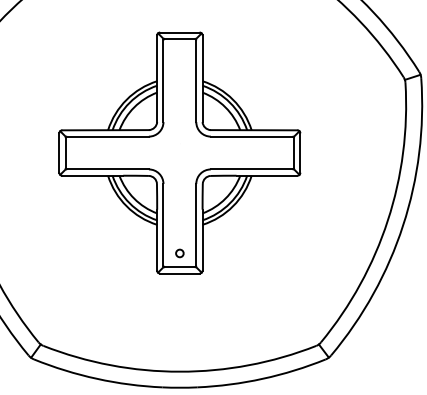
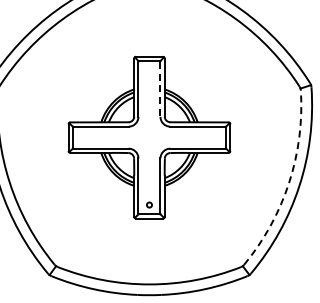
line: (196, 81) -> (160, 89), solid -> dashed
arc: (388, 221) -> (289, 183), solid -> dashed

